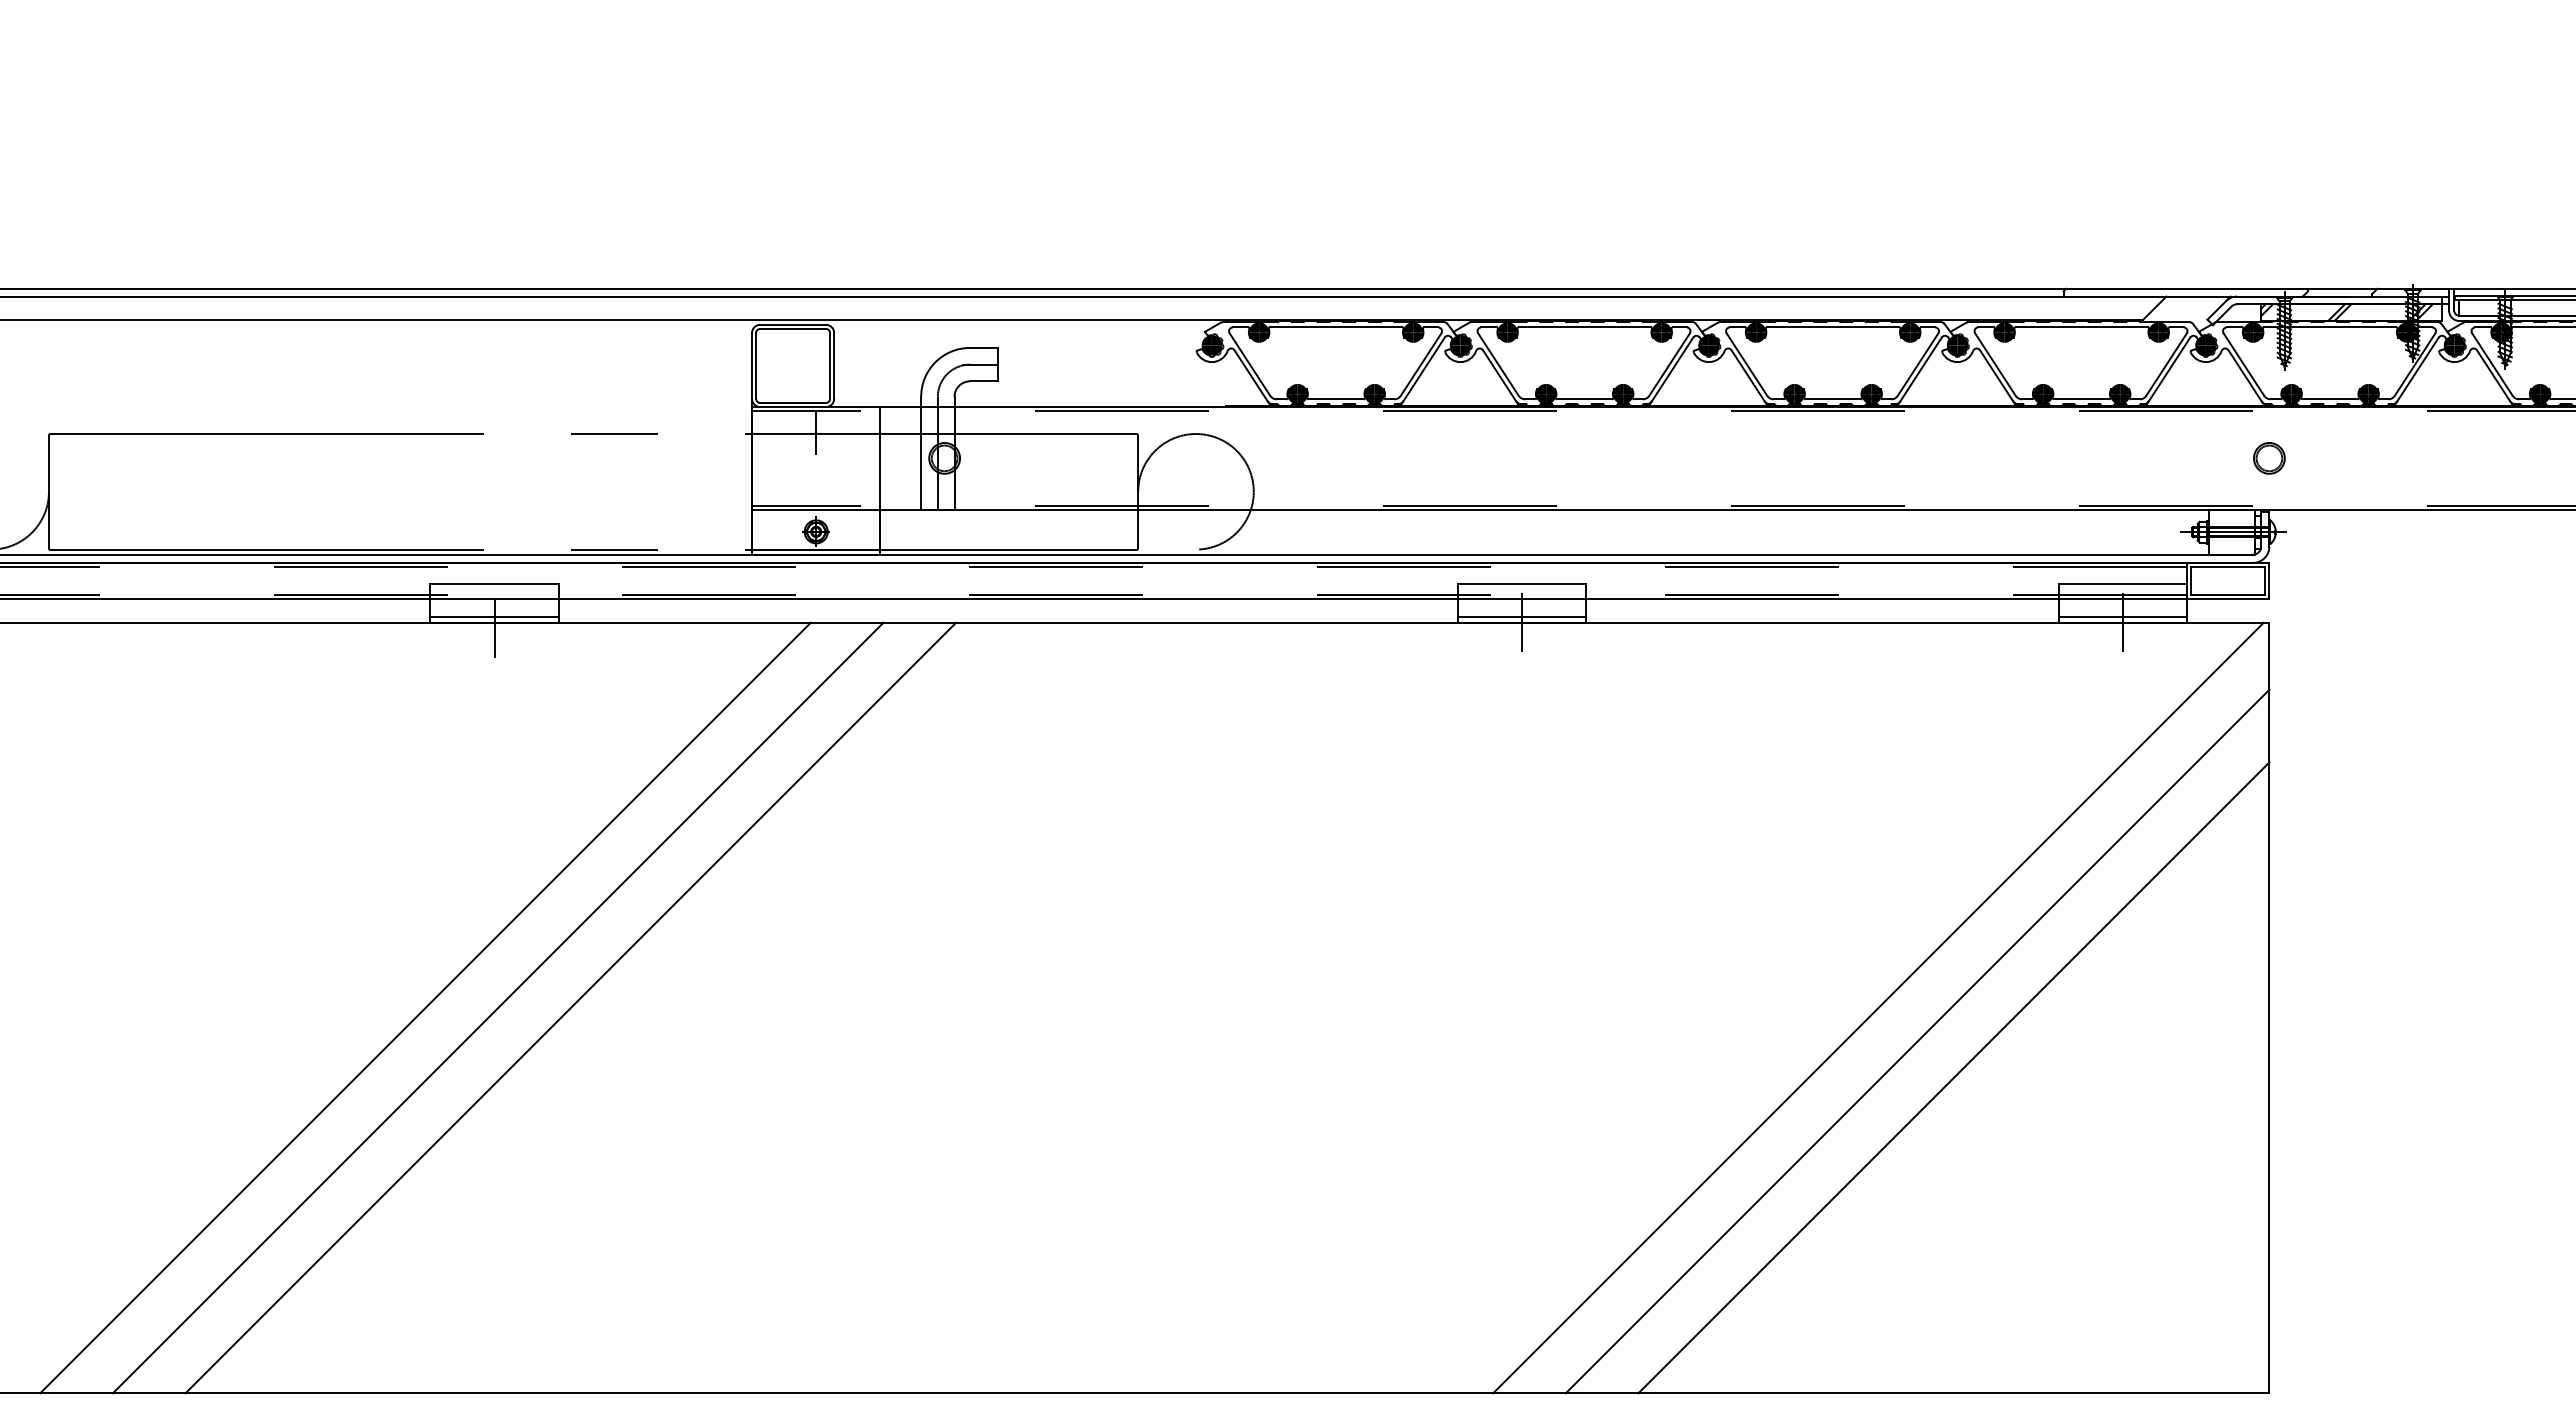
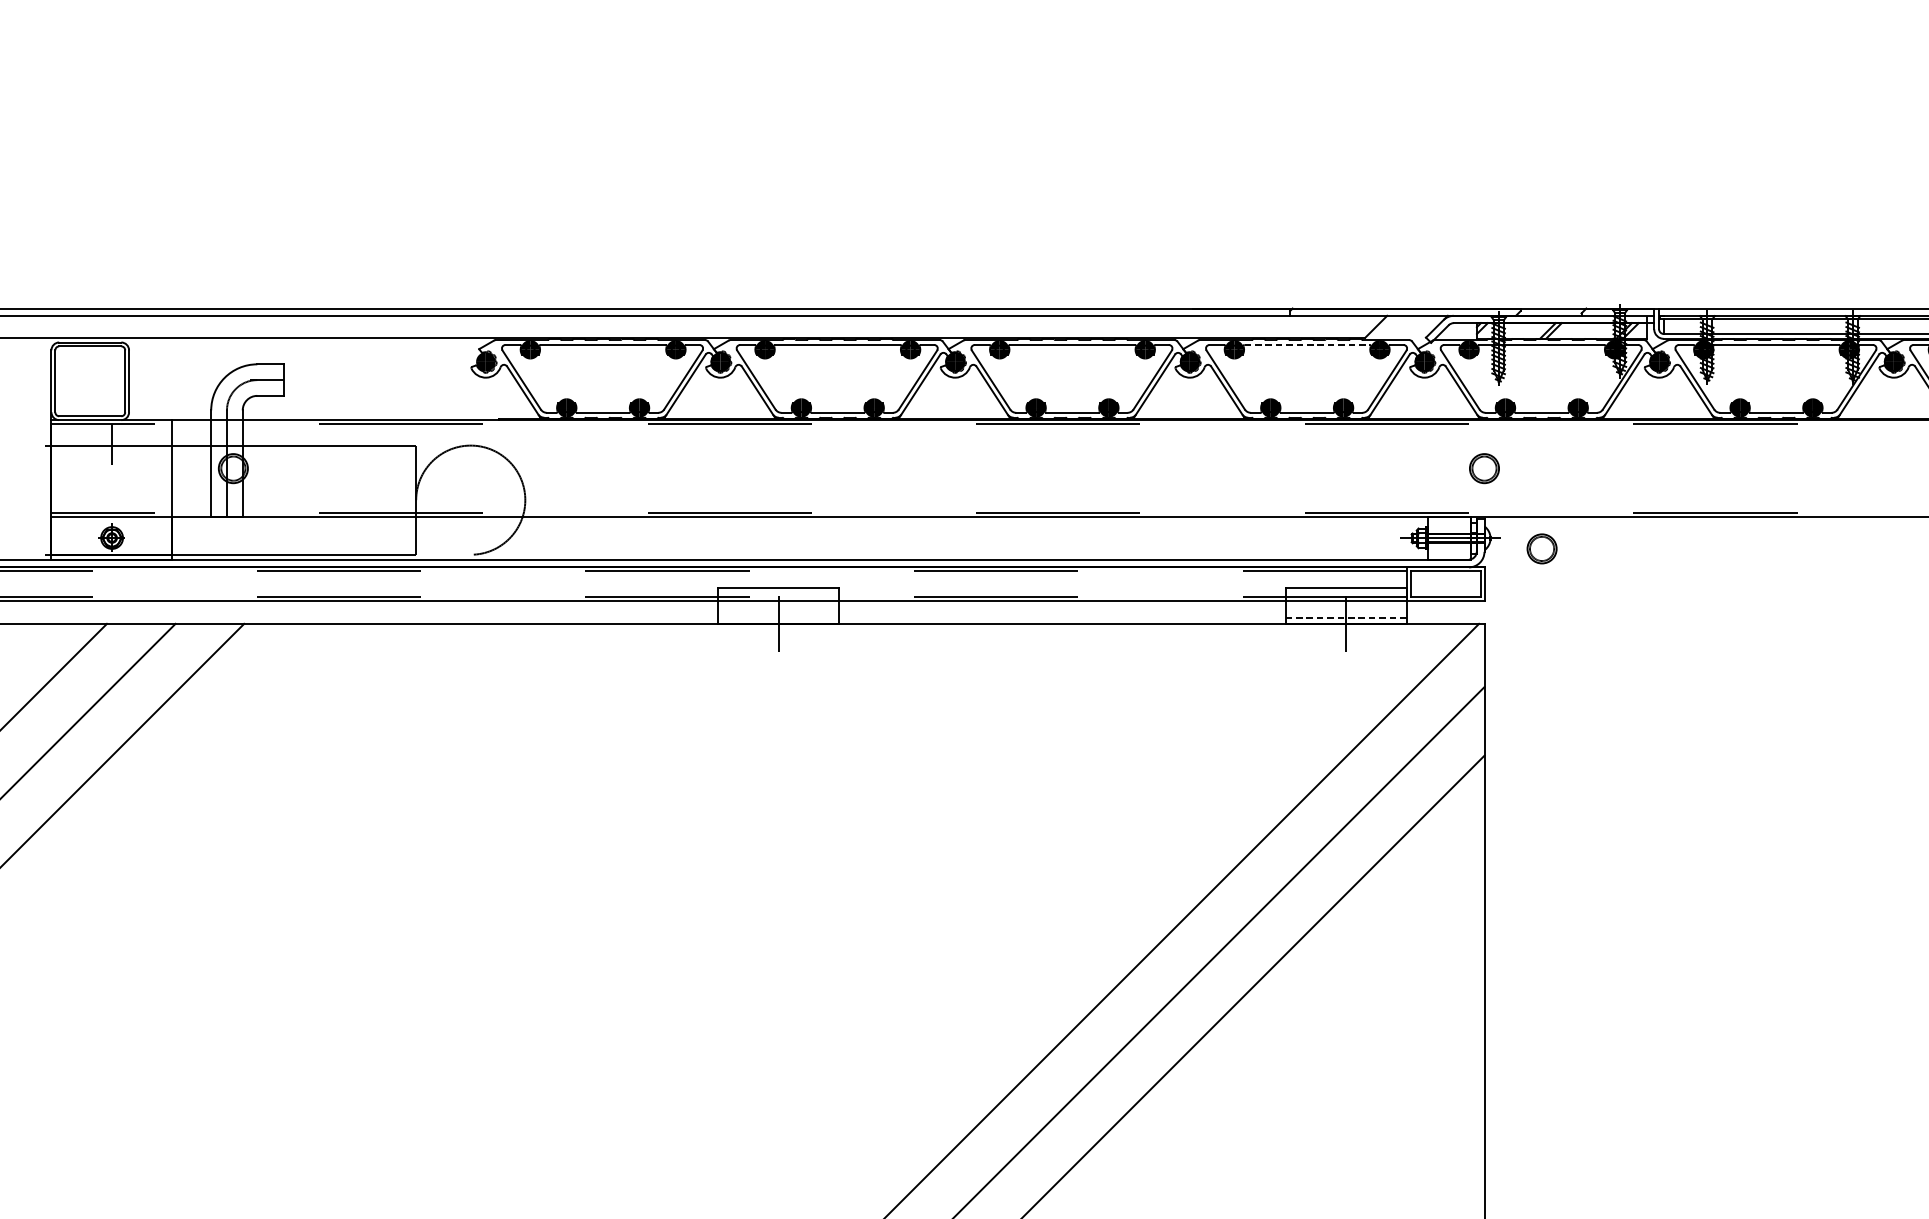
line: (2082, 327) -> (1307, 345), solid -> dashed
part: (2330, 543) -> (1542, 549), added
line: (1521, 616) -> (778, 617), removed
line: (2123, 616) -> (1346, 617), solid -> dashed

